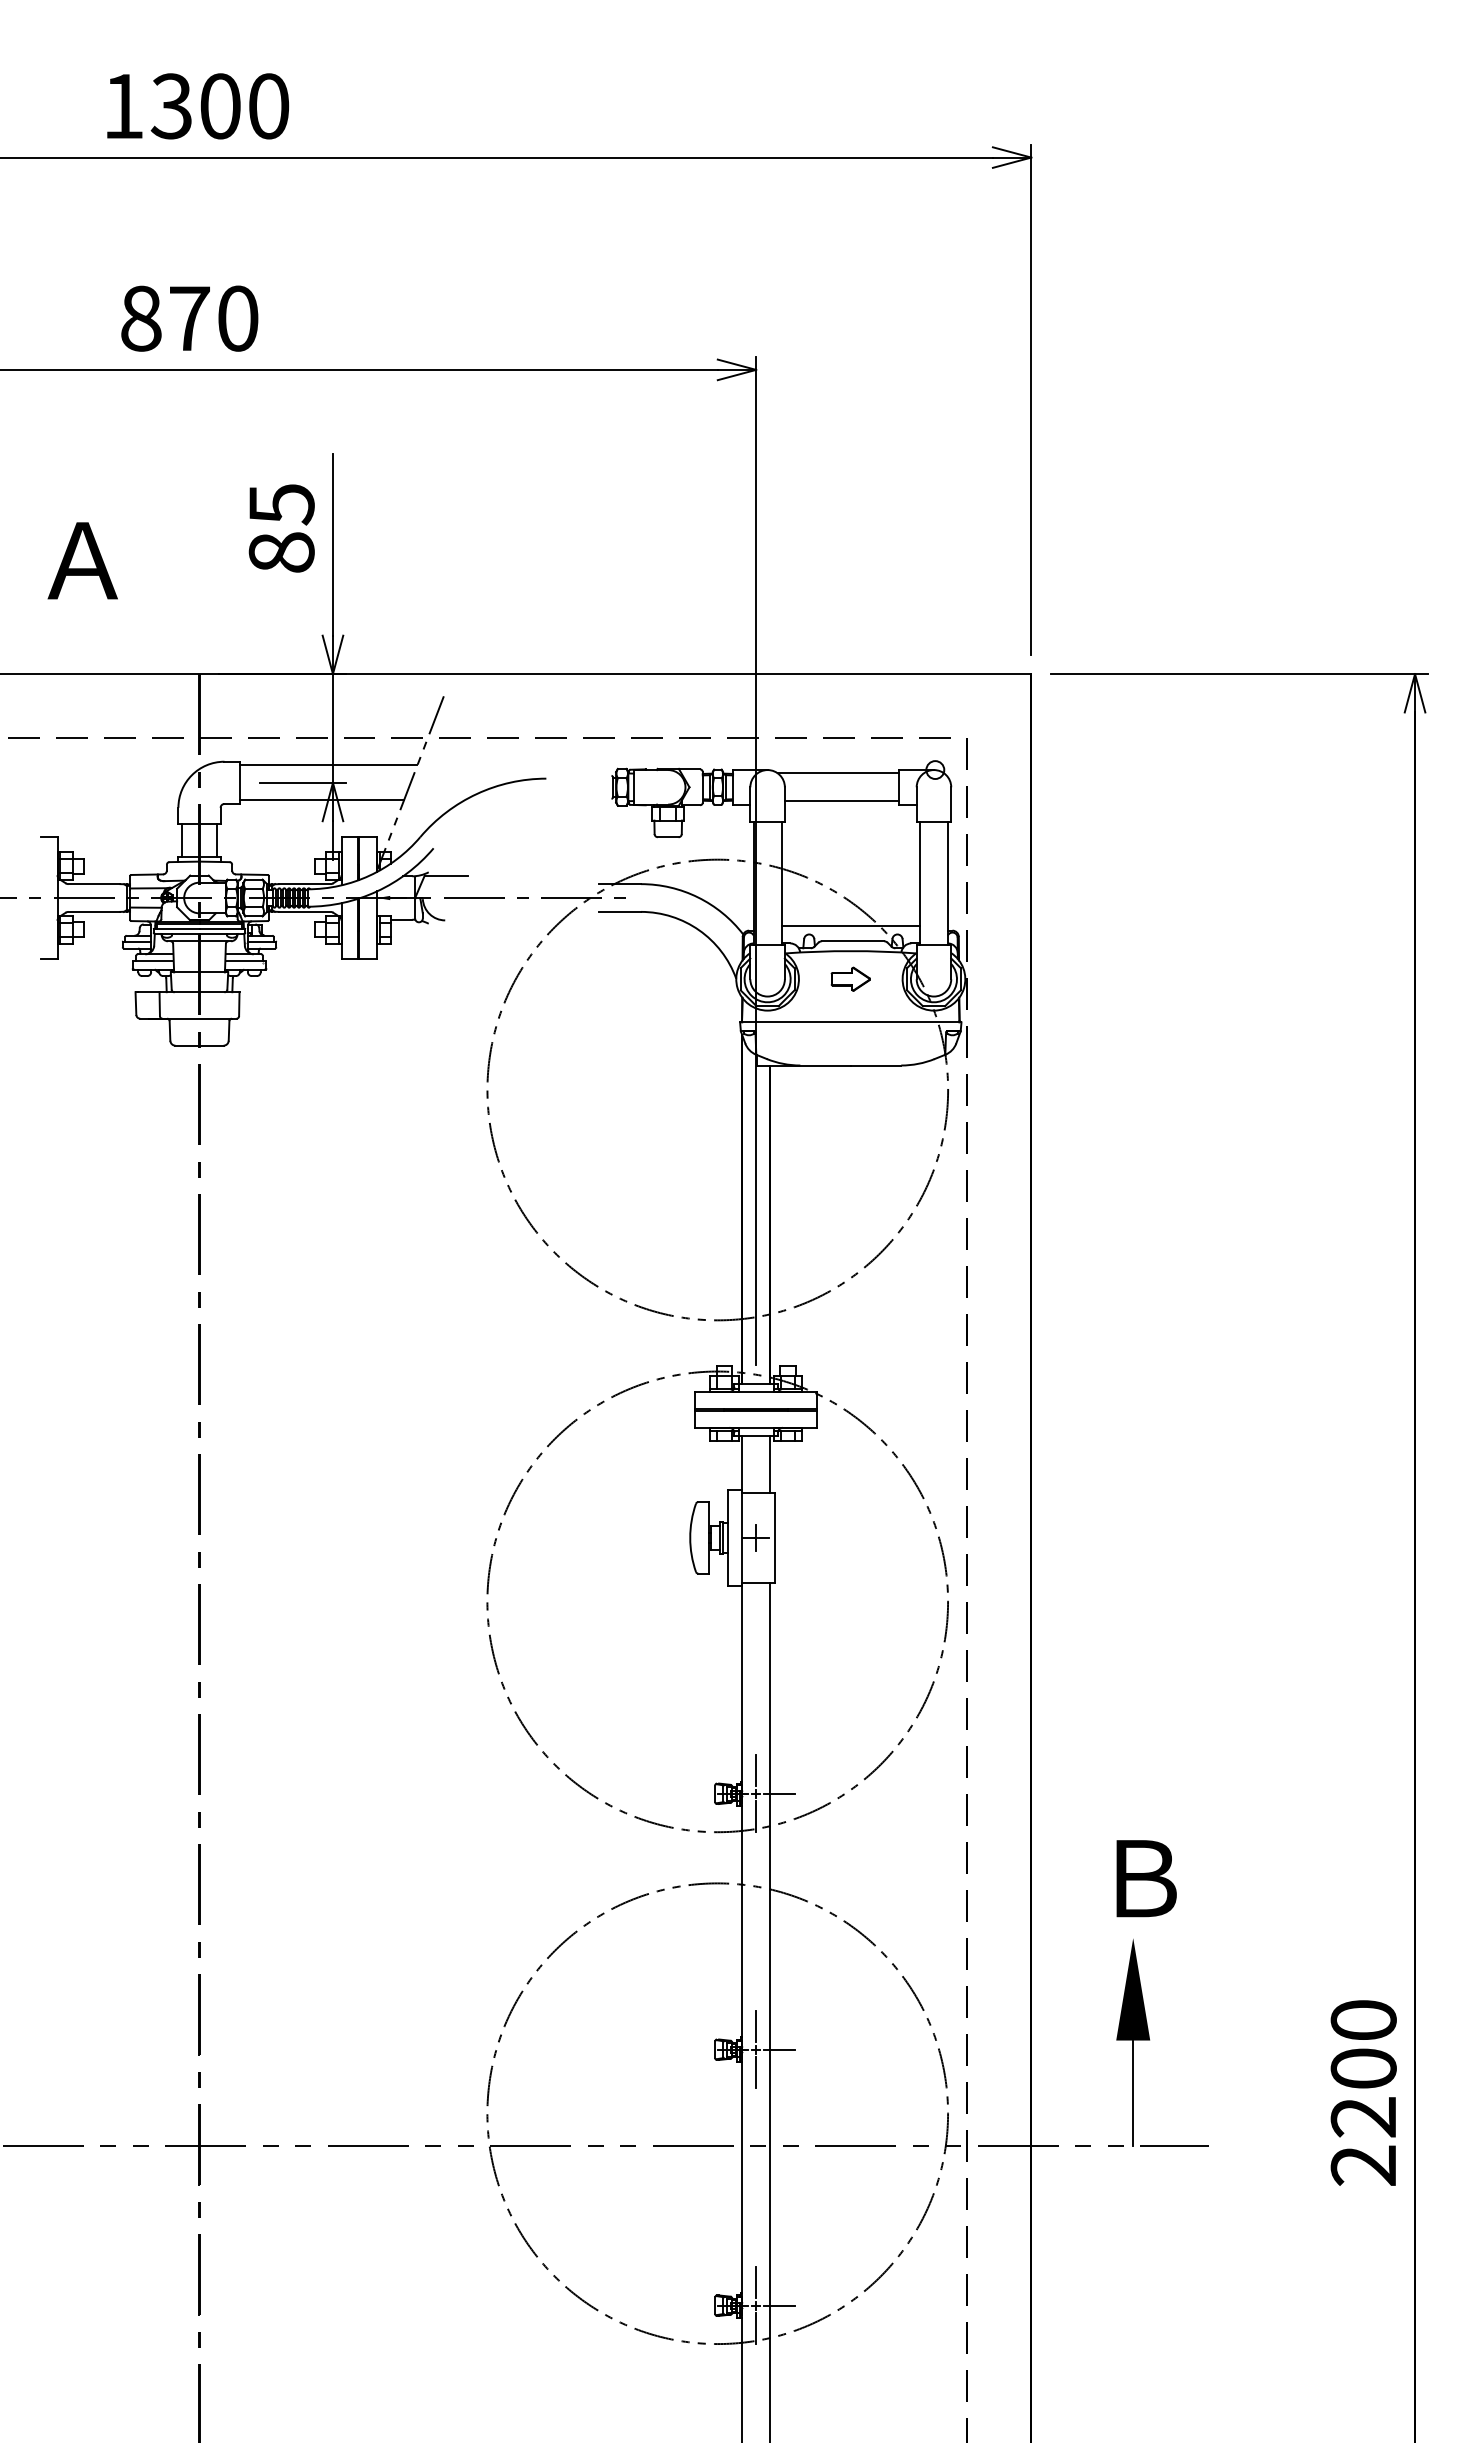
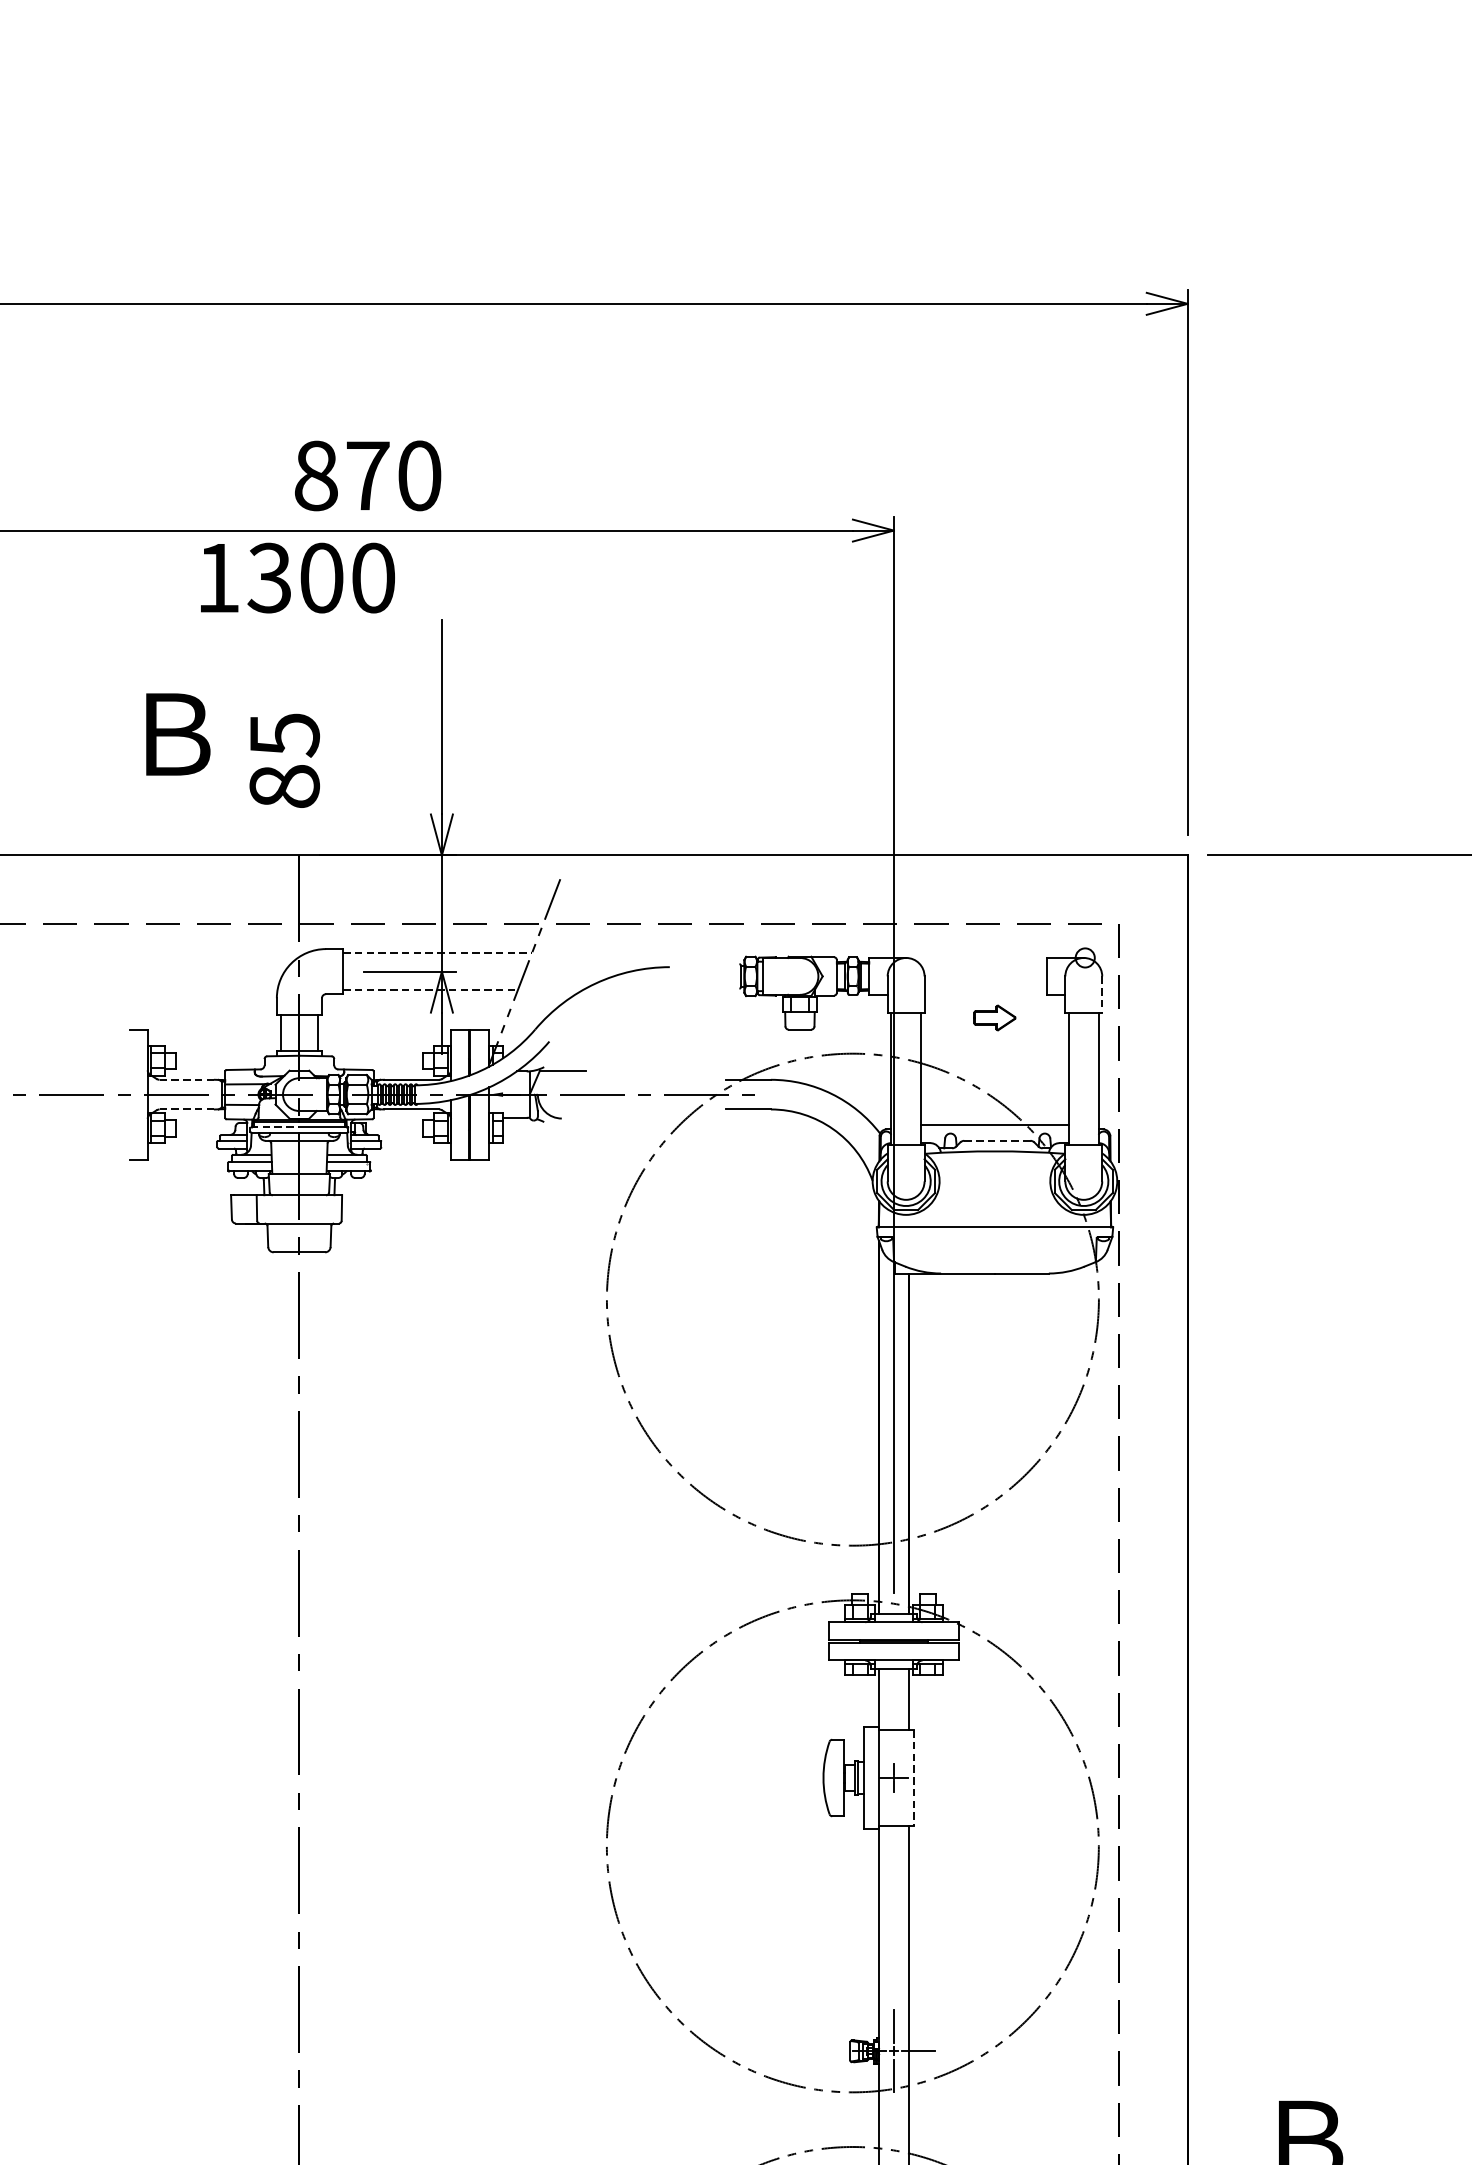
text: (198, 106) -> (298, 578), moved
text: (189, 318) -> (367, 475), moved
text: (281, 528) -> (284, 760), moved
text: (82, 560) -> (174, 734), Ａ -> Ｂ
line: (329, 765) -> (438, 953), solid -> dashed
line: (838, 773) -> (981, 961), removed
line: (322, 800) -> (430, 990), solid -> dashed
line: (841, 801) -> (985, 991), removed
line: (951, 805) -> (1102, 995), solid -> dashed
line: (94, 884) -> (187, 1080), solid -> dashed
line: (94, 911) -> (187, 1109), solid -> dashed
line: (176, 928) -> (274, 1127), solid -> dashed
line: (852, 941) -> (996, 1141), solid -> dashed
part: (850, 978) -> (994, 1017), moved
line: (775, 1537) -> (914, 1777), solid -> dashed

